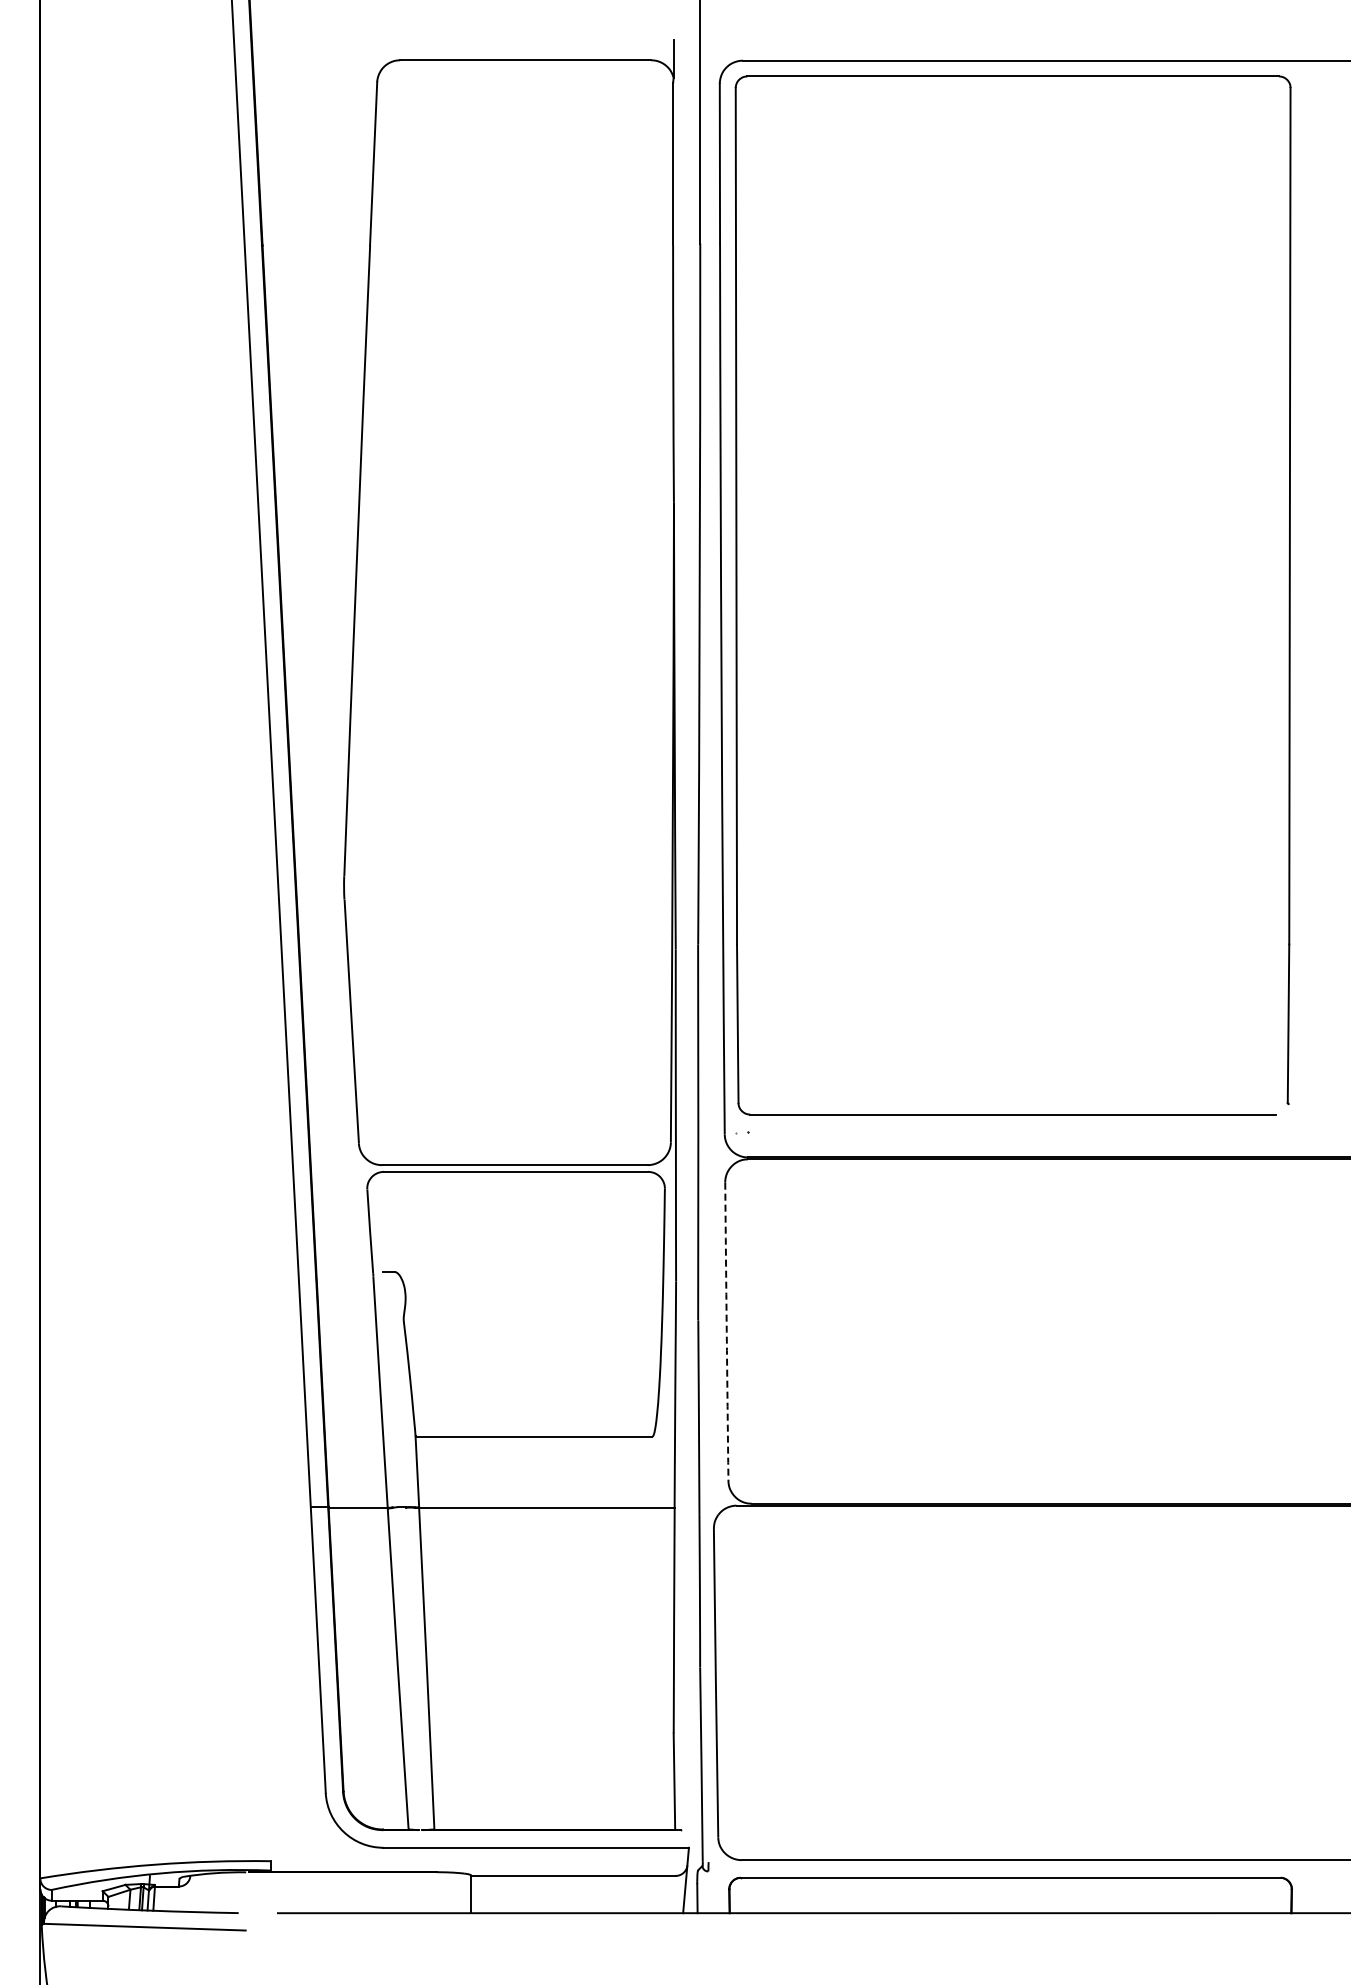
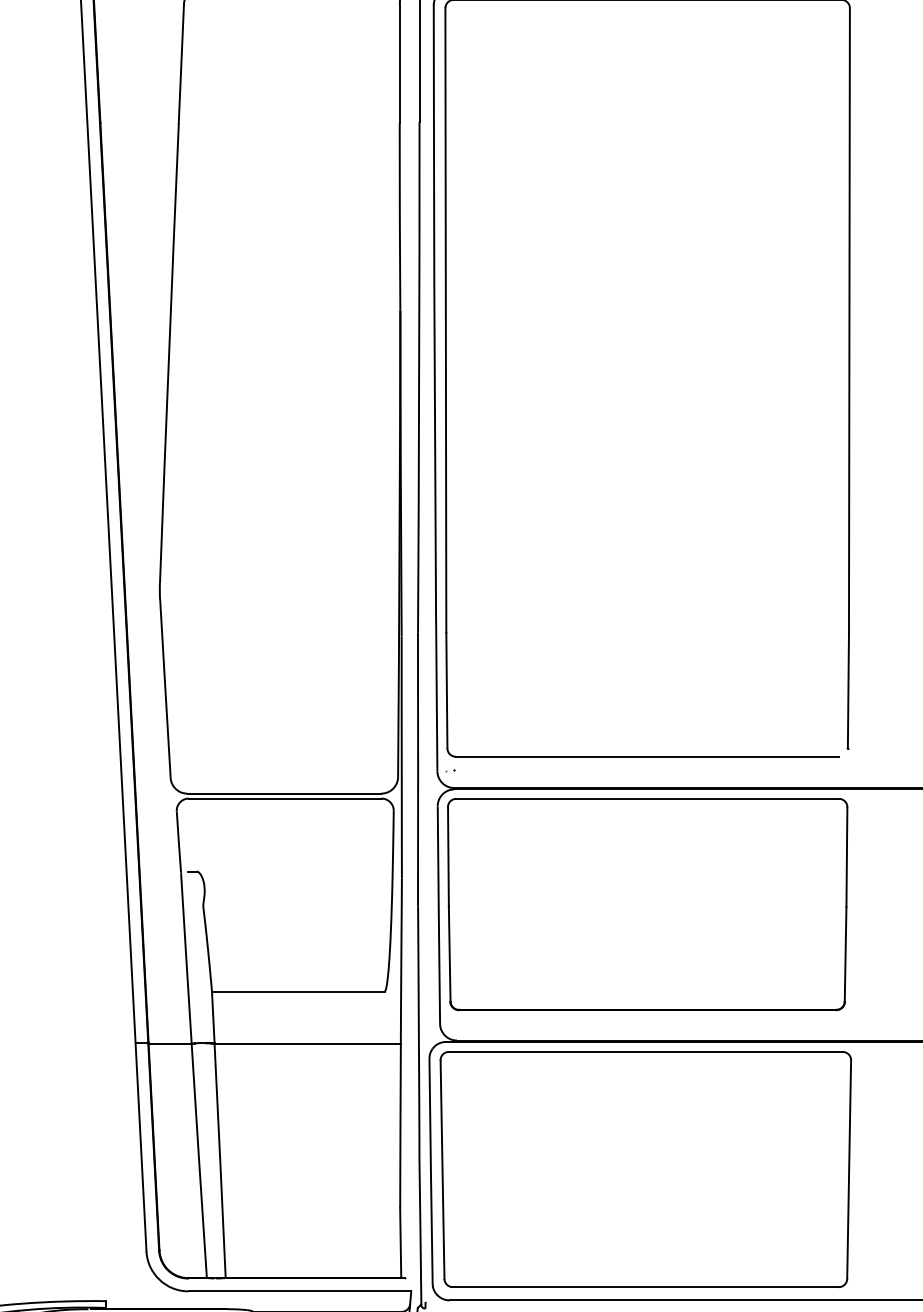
part: (1012, 1317) -> (647, 904), added
arc: (726, 1331) -> (438, 914), dashed -> solid
part: (1010, 1680) -> (645, 1169), added

